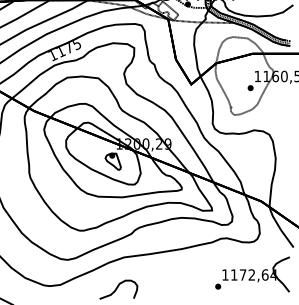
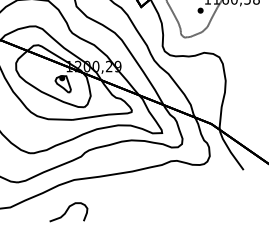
part: (252, 274) -> (202, 197), removed

